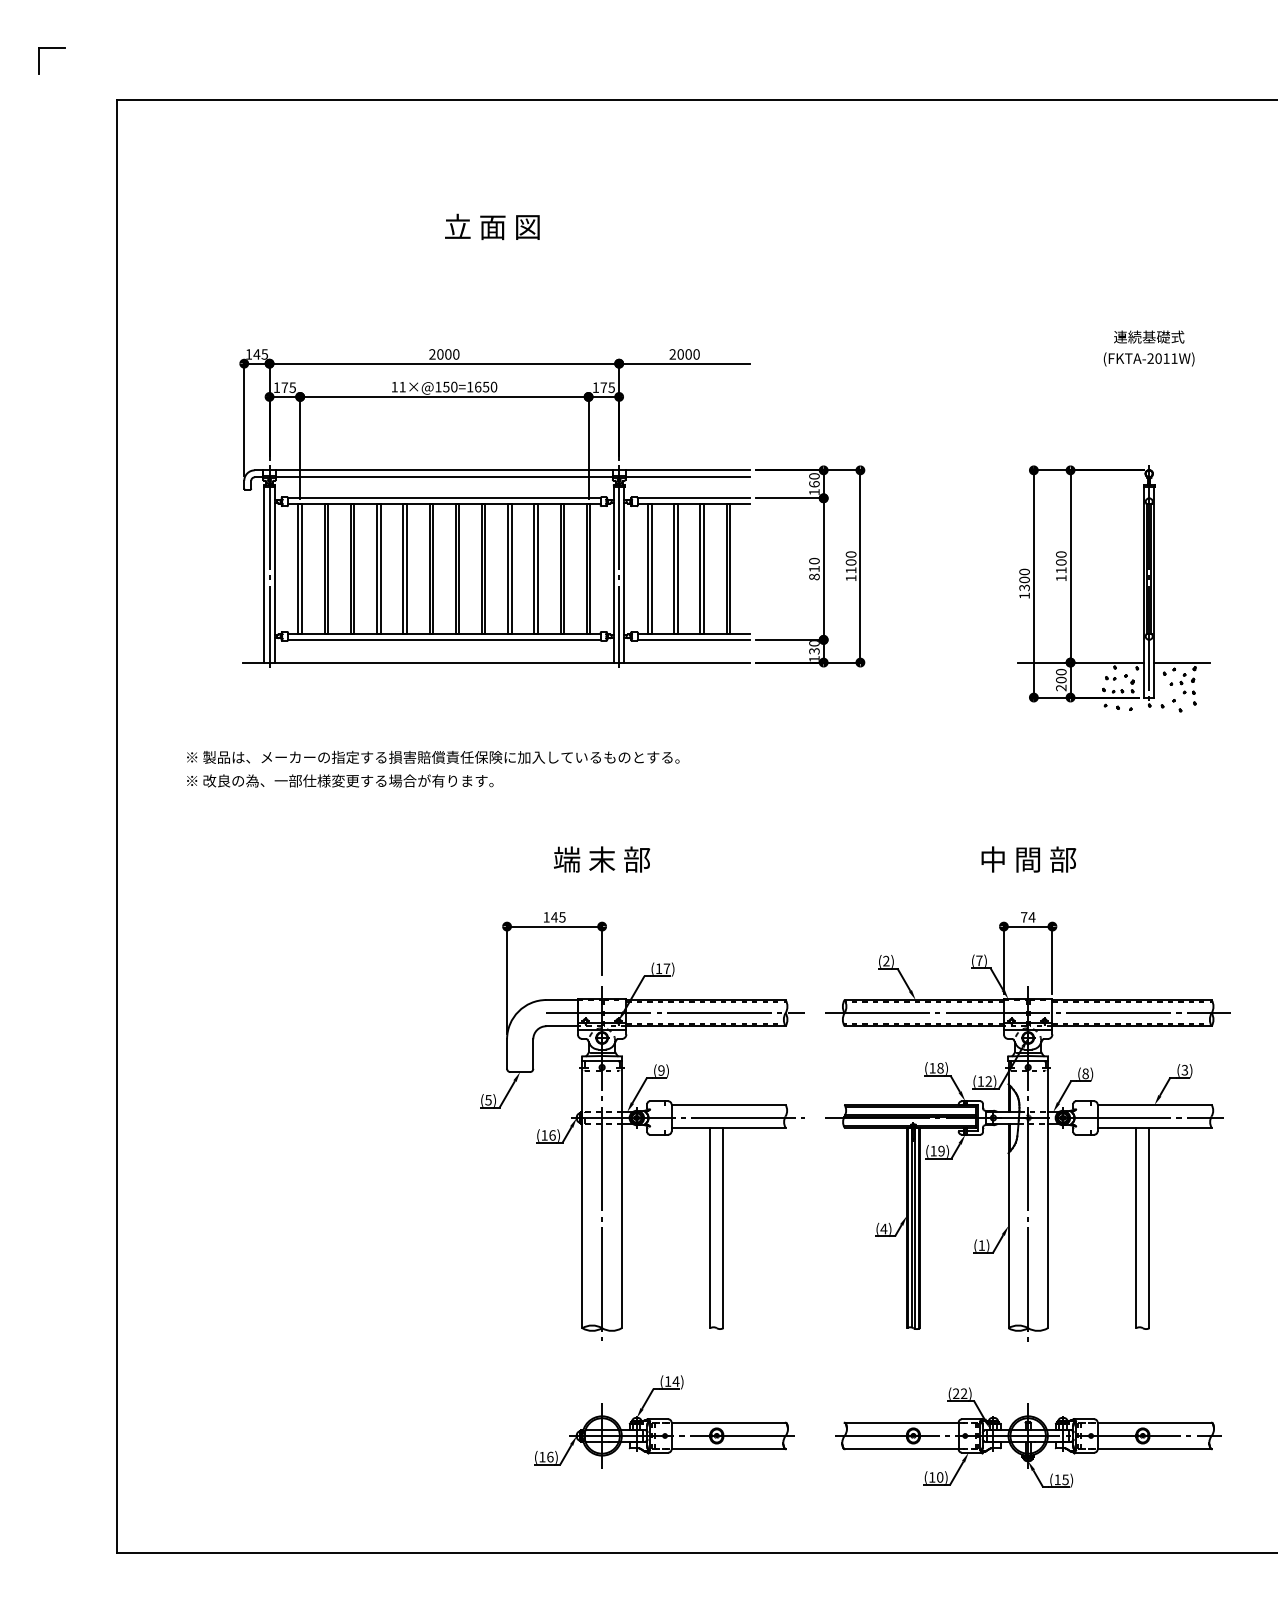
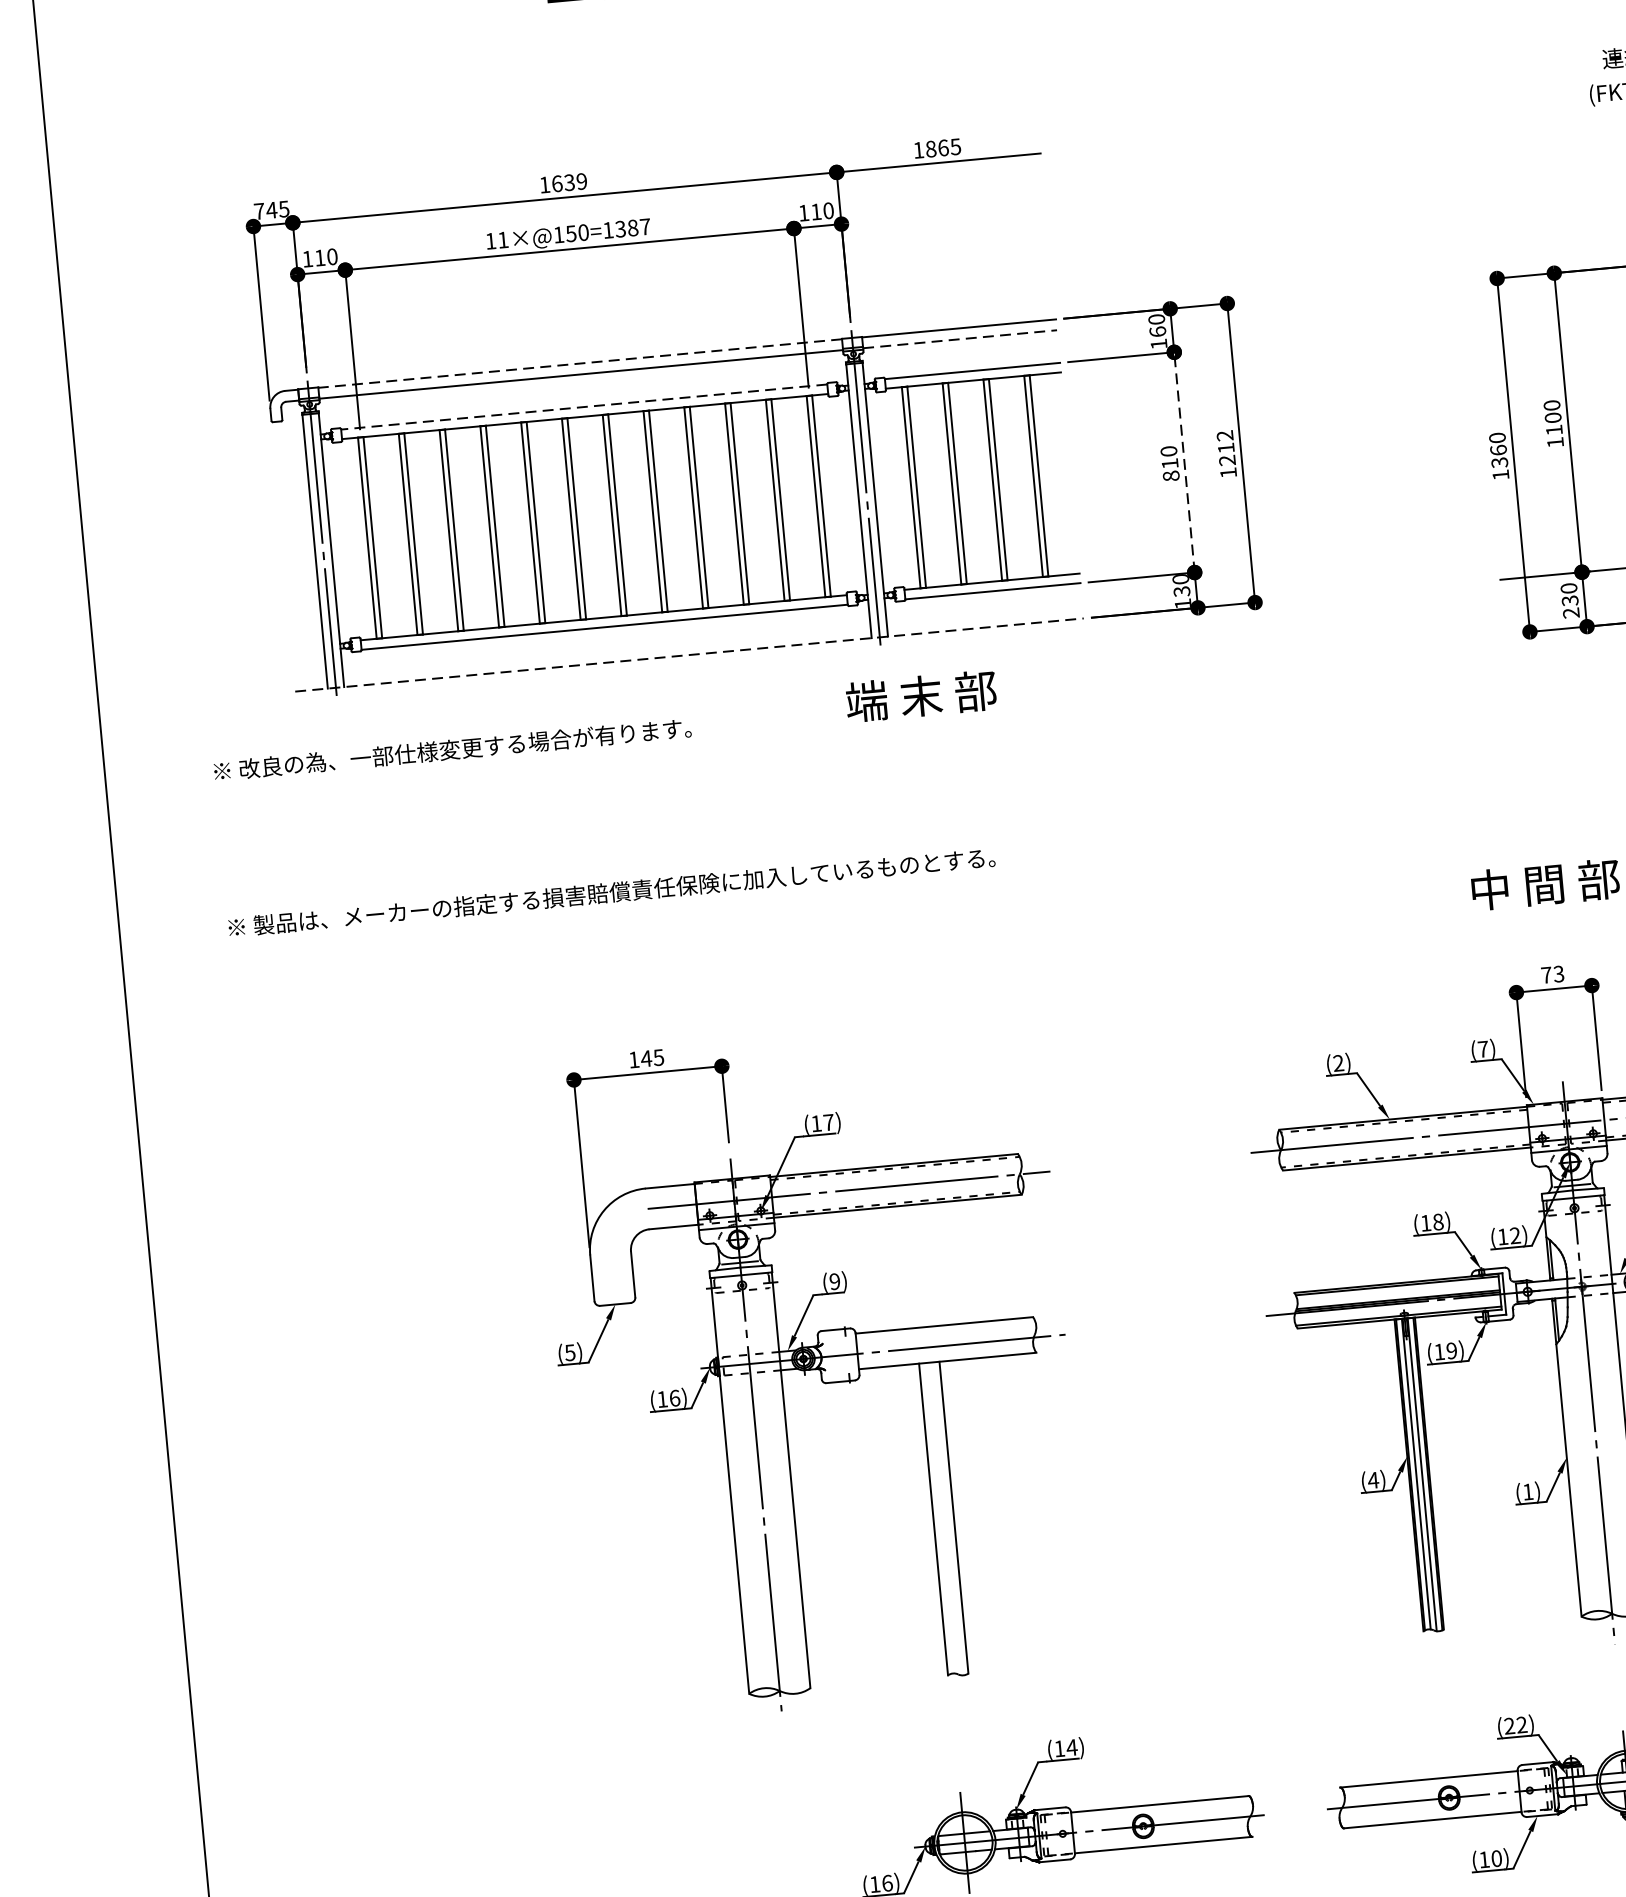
text: (248, 354) -> (258, 211), 145 -> 745
text: (444, 354) -> (563, 183), 2000 -> 1639
text: (684, 354) -> (937, 148), 2000 -> 1865
text: (485, 386) -> (632, 227), 11×@150=1650 -> 11×@150=1387
text: (288, 387) -> (325, 257), 175 -> 110
text: (607, 387) -> (821, 211), 175 -> 110
line: (443, 470) -> (578, 363), solid -> dashed
line: (688, 477) -> (960, 339), solid -> dashed
line: (443, 498) -> (582, 407), solid -> dashed
text: (850, 562) -> (1225, 448), 1100 -> 1212
line: (823, 569) -> (1184, 463), solid -> dashed
text: (1024, 579) -> (1498, 449), 1300 -> 1360
line: (497, 662) -> (690, 654), solid -> dashed
text: (1061, 679) -> (1570, 599), 200 -> 230
text: (433, 756) -> (612, 891), moved
text: (340, 780) -> (452, 749), moved
text: (602, 859) -> (921, 696), moved
text: (1031, 917) -> (1558, 974), 74 -> 73
part: (642, 1126) -> (813, 1371), moved

